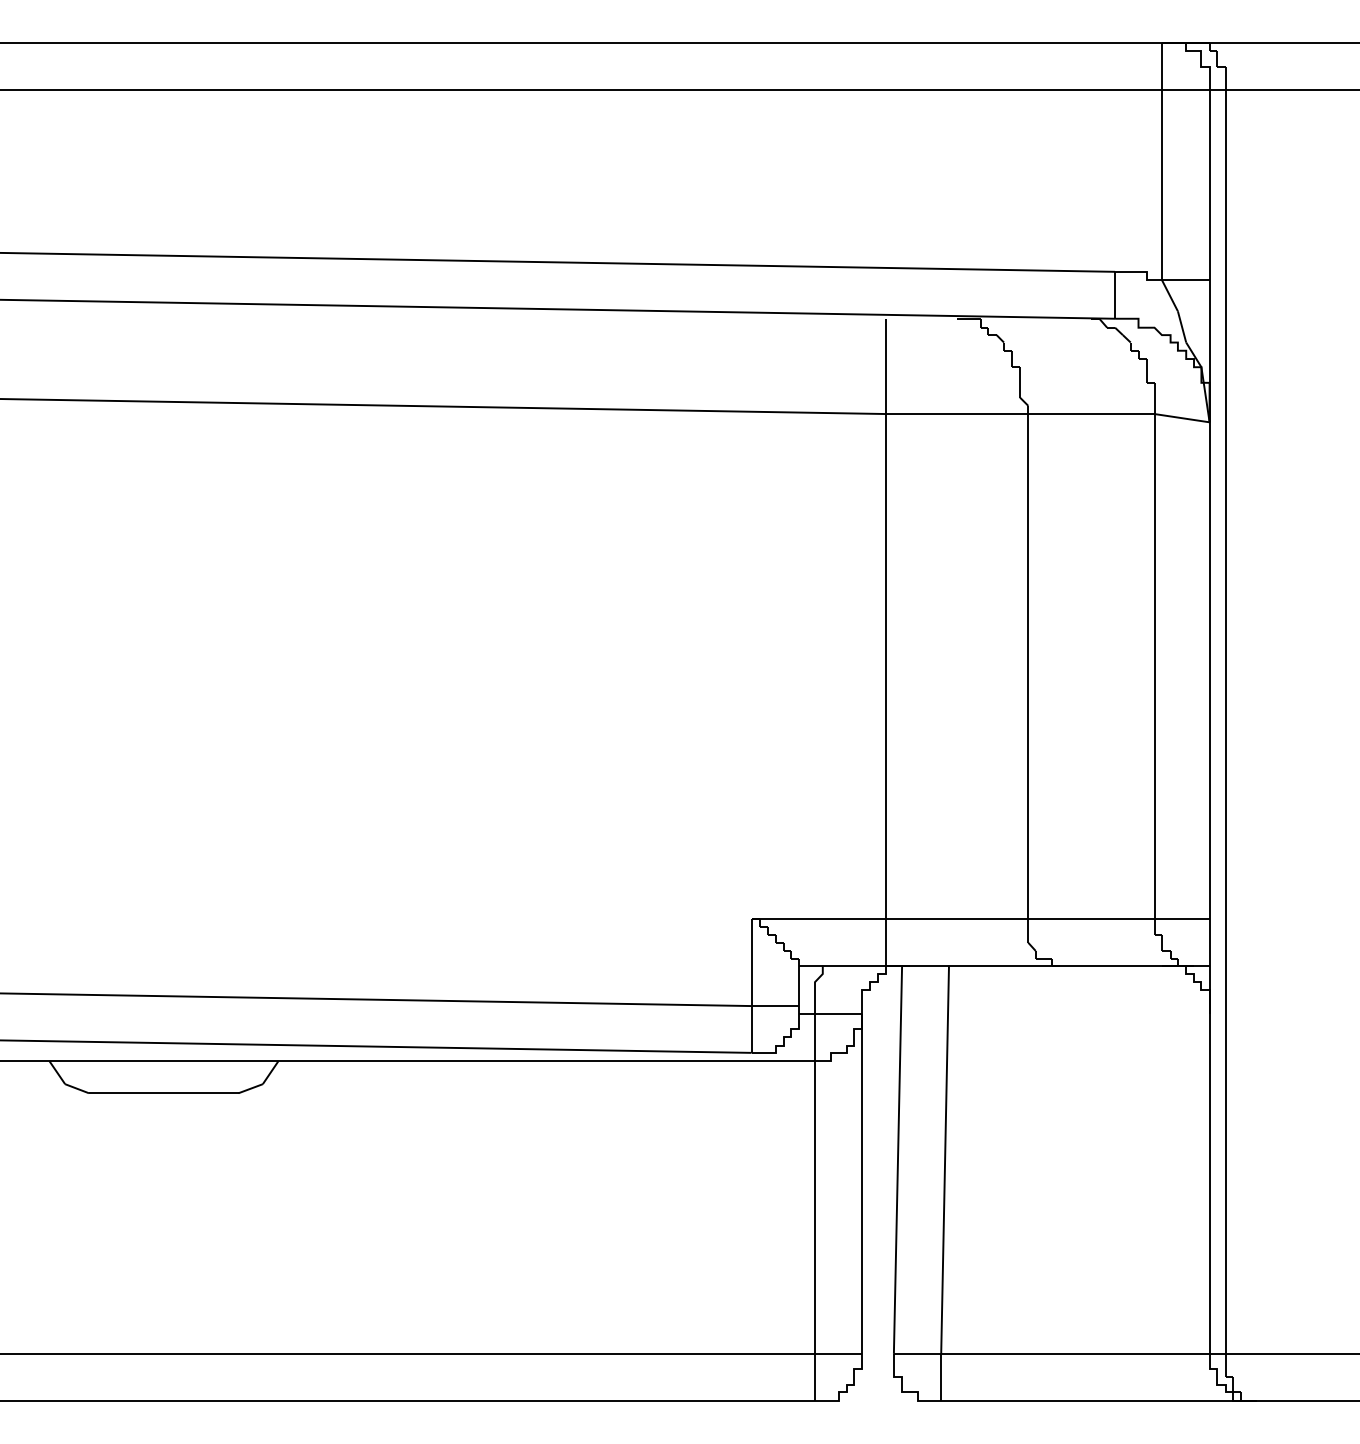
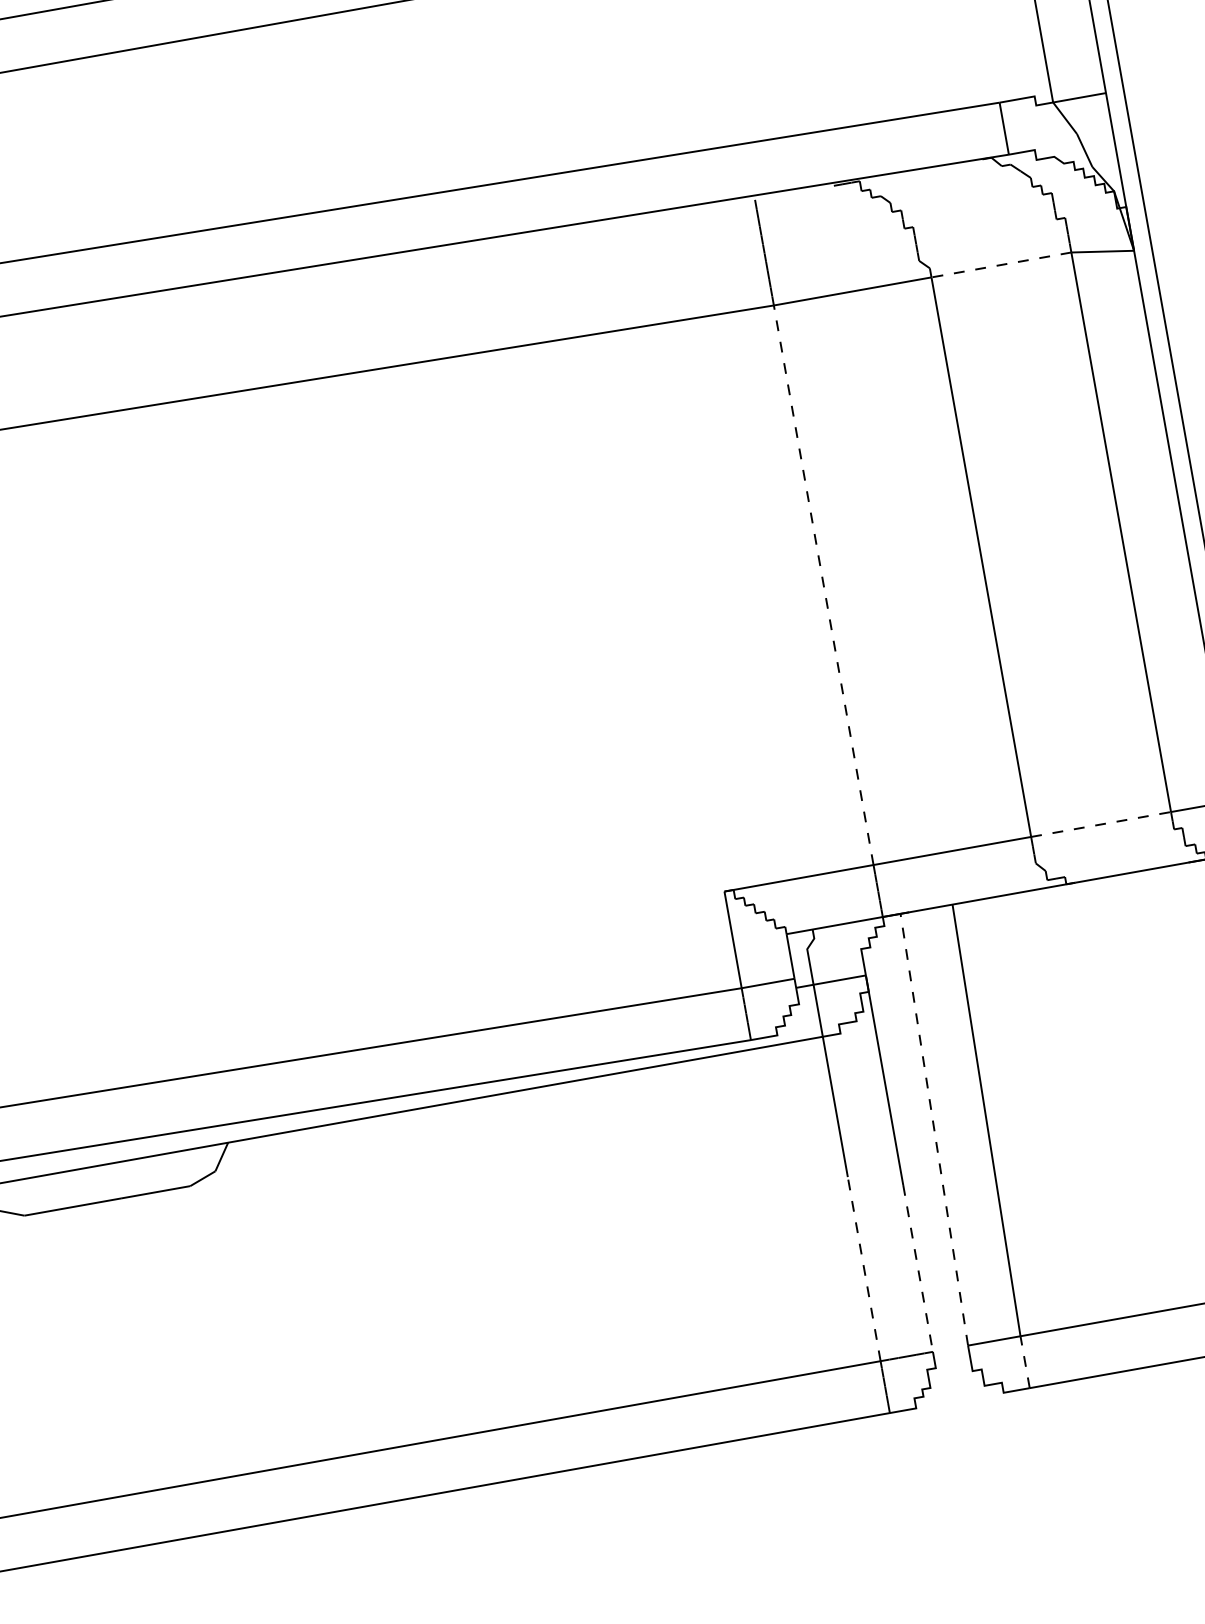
line: (1090, 414) -> (1000, 265), solid -> dashed
line: (886, 665) -> (823, 584), solid -> dashed
line: (1091, 918) -> (1101, 824), solid -> dashed
line: (898, 1159) -> (934, 1129), solid -> dashed
line: (814, 1270) -> (863, 1268), solid -> dashed
line: (862, 1279) -> (918, 1269), solid -> dashed
line: (941, 1376) -> (1025, 1361), solid -> dashed

